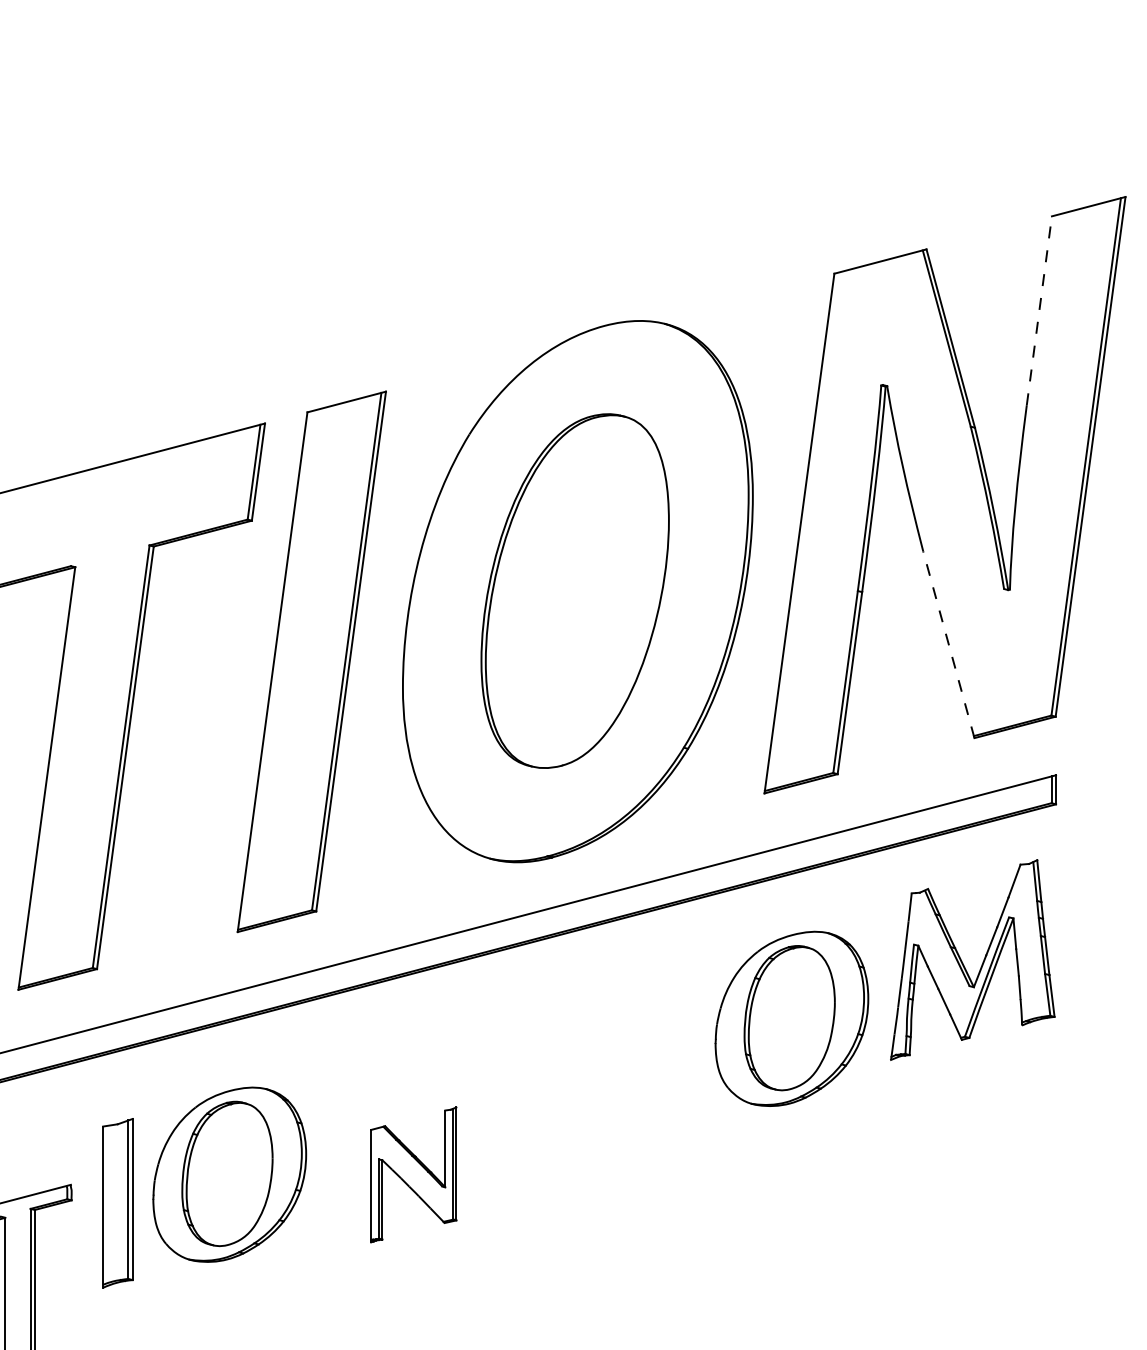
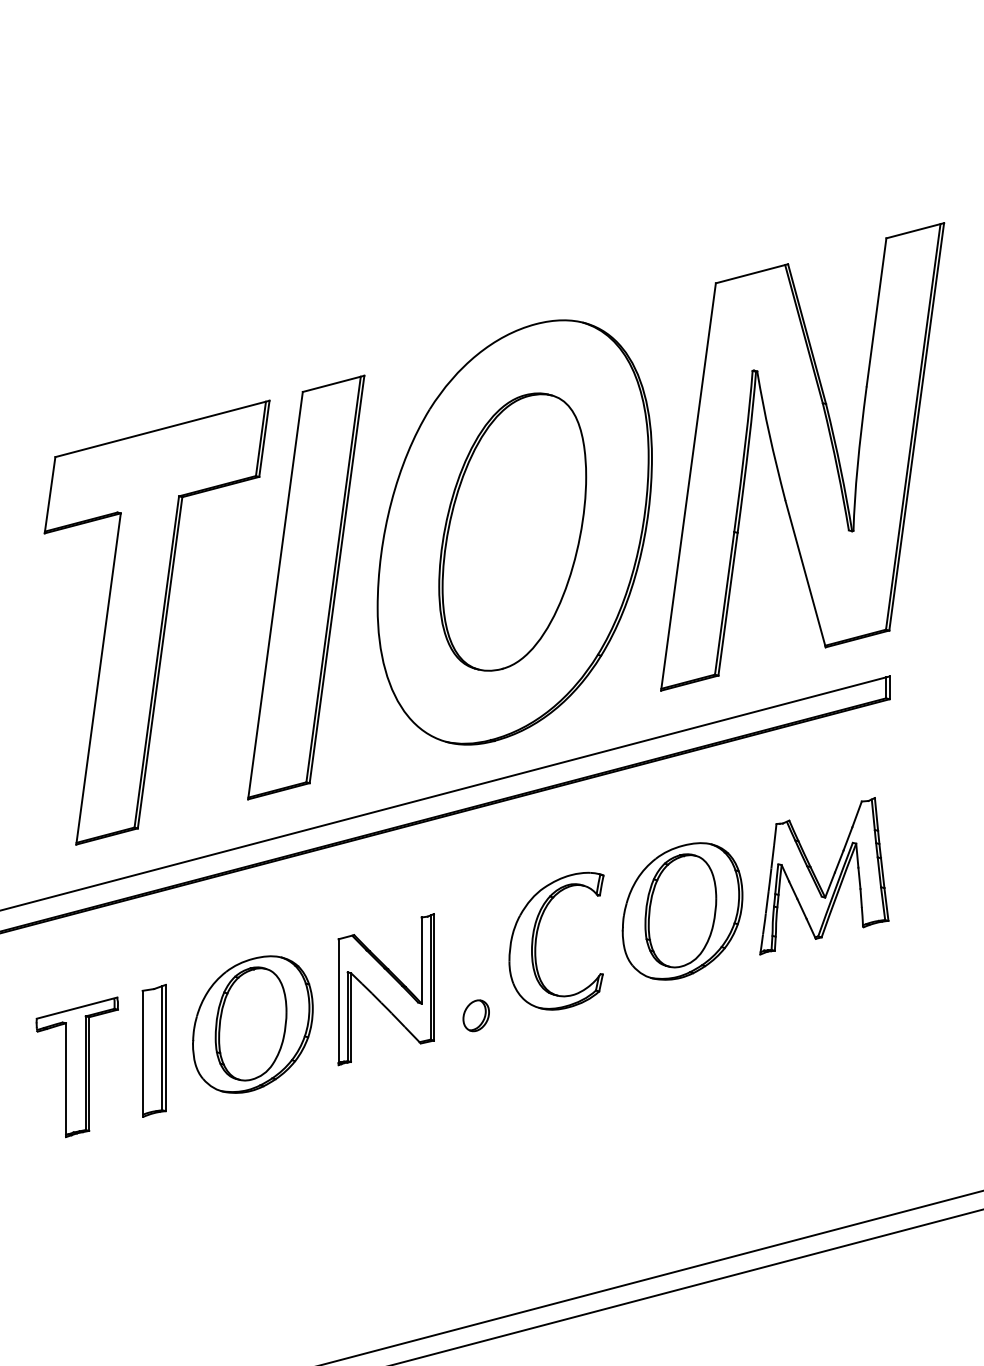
line: (1039, 310) -> (876, 312), dashed -> solid
line: (948, 645) -> (805, 574), dashed -> solid
part: (980, 965) -> (830, 880), moved
part: (791, 1018) -> (682, 911), moved
part: (606, 1108) -> (537, 937), added
part: (229, 1174) -> (252, 1024), moved
part: (412, 1174) -> (385, 989), size x1.43
part: (116, 1202) -> (153, 1050), moved
part: (527, 1207) -> (475, 1015), added

